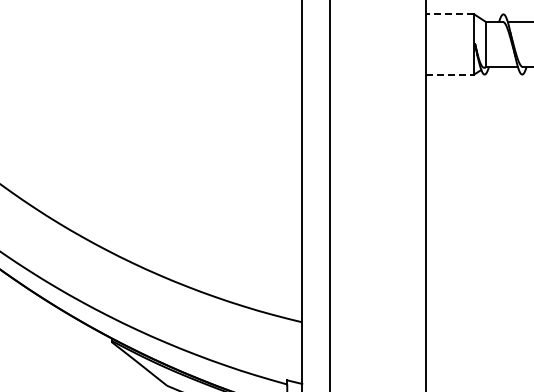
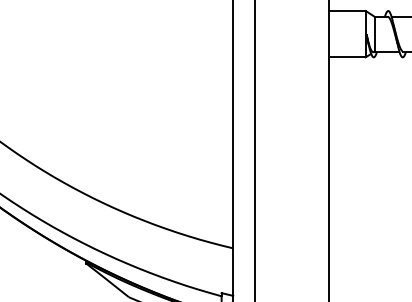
line: (450, 14) -> (347, 11), dashed -> solid
line: (450, 74) -> (347, 57), dashed -> solid

